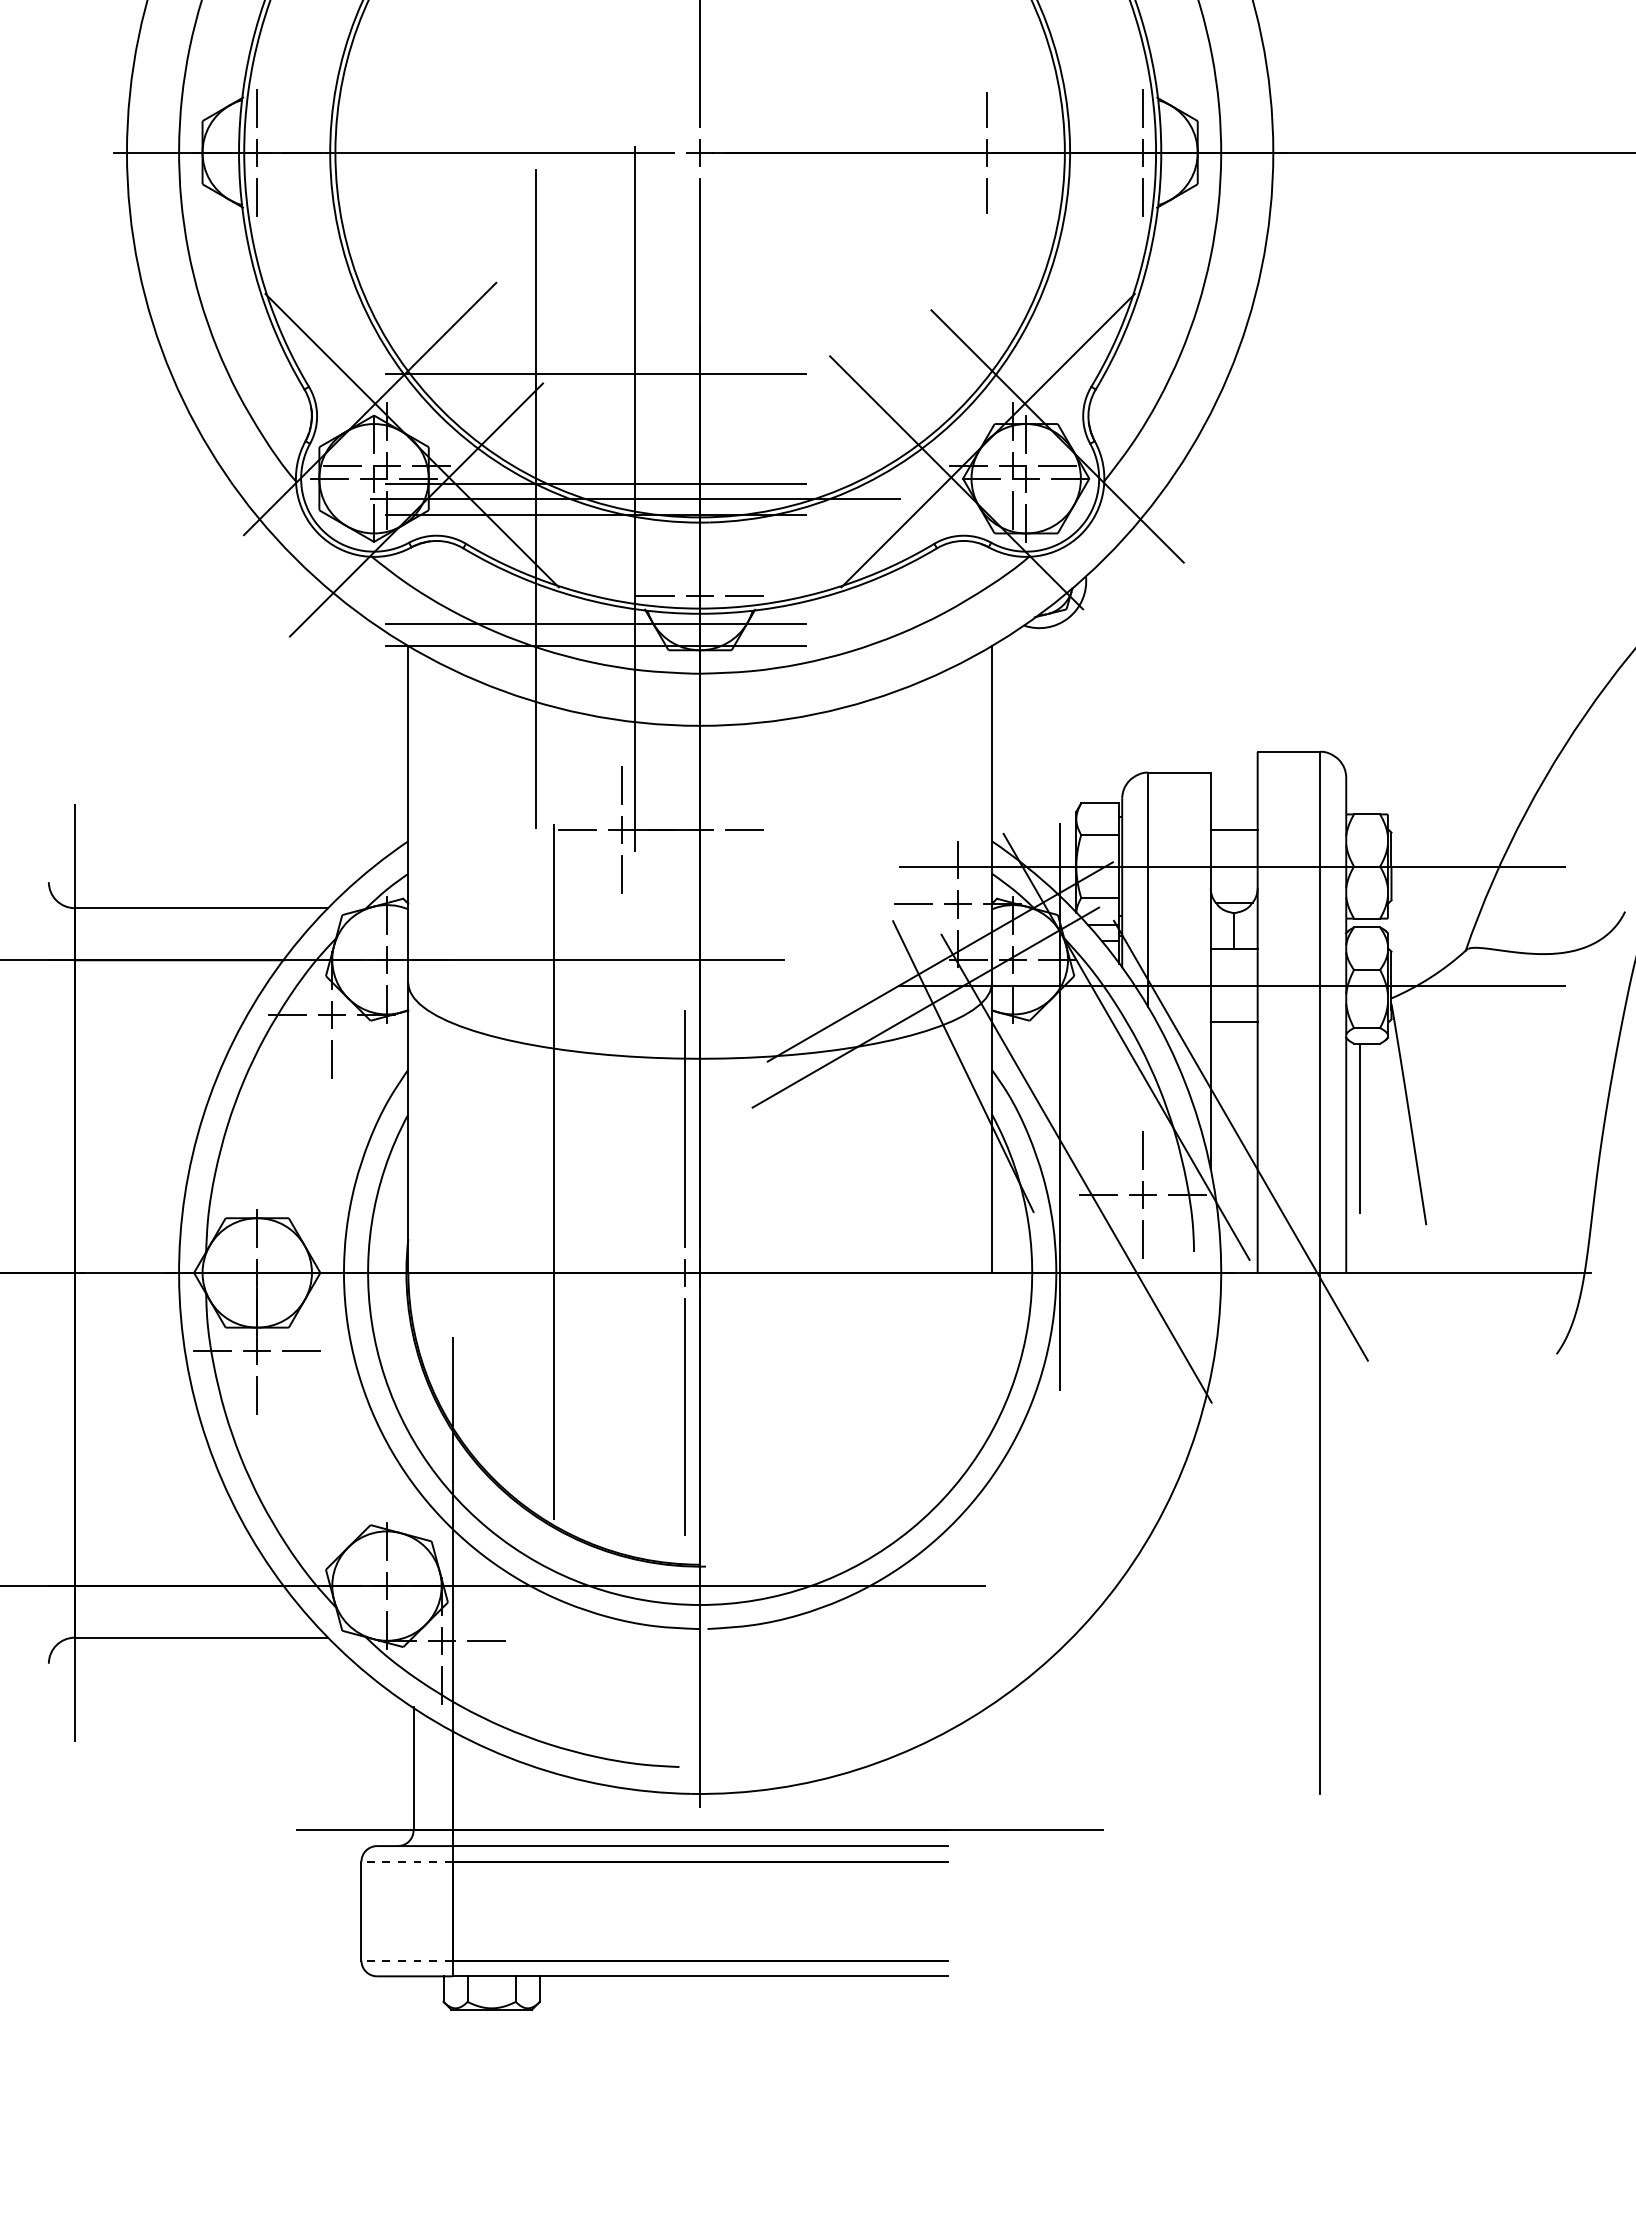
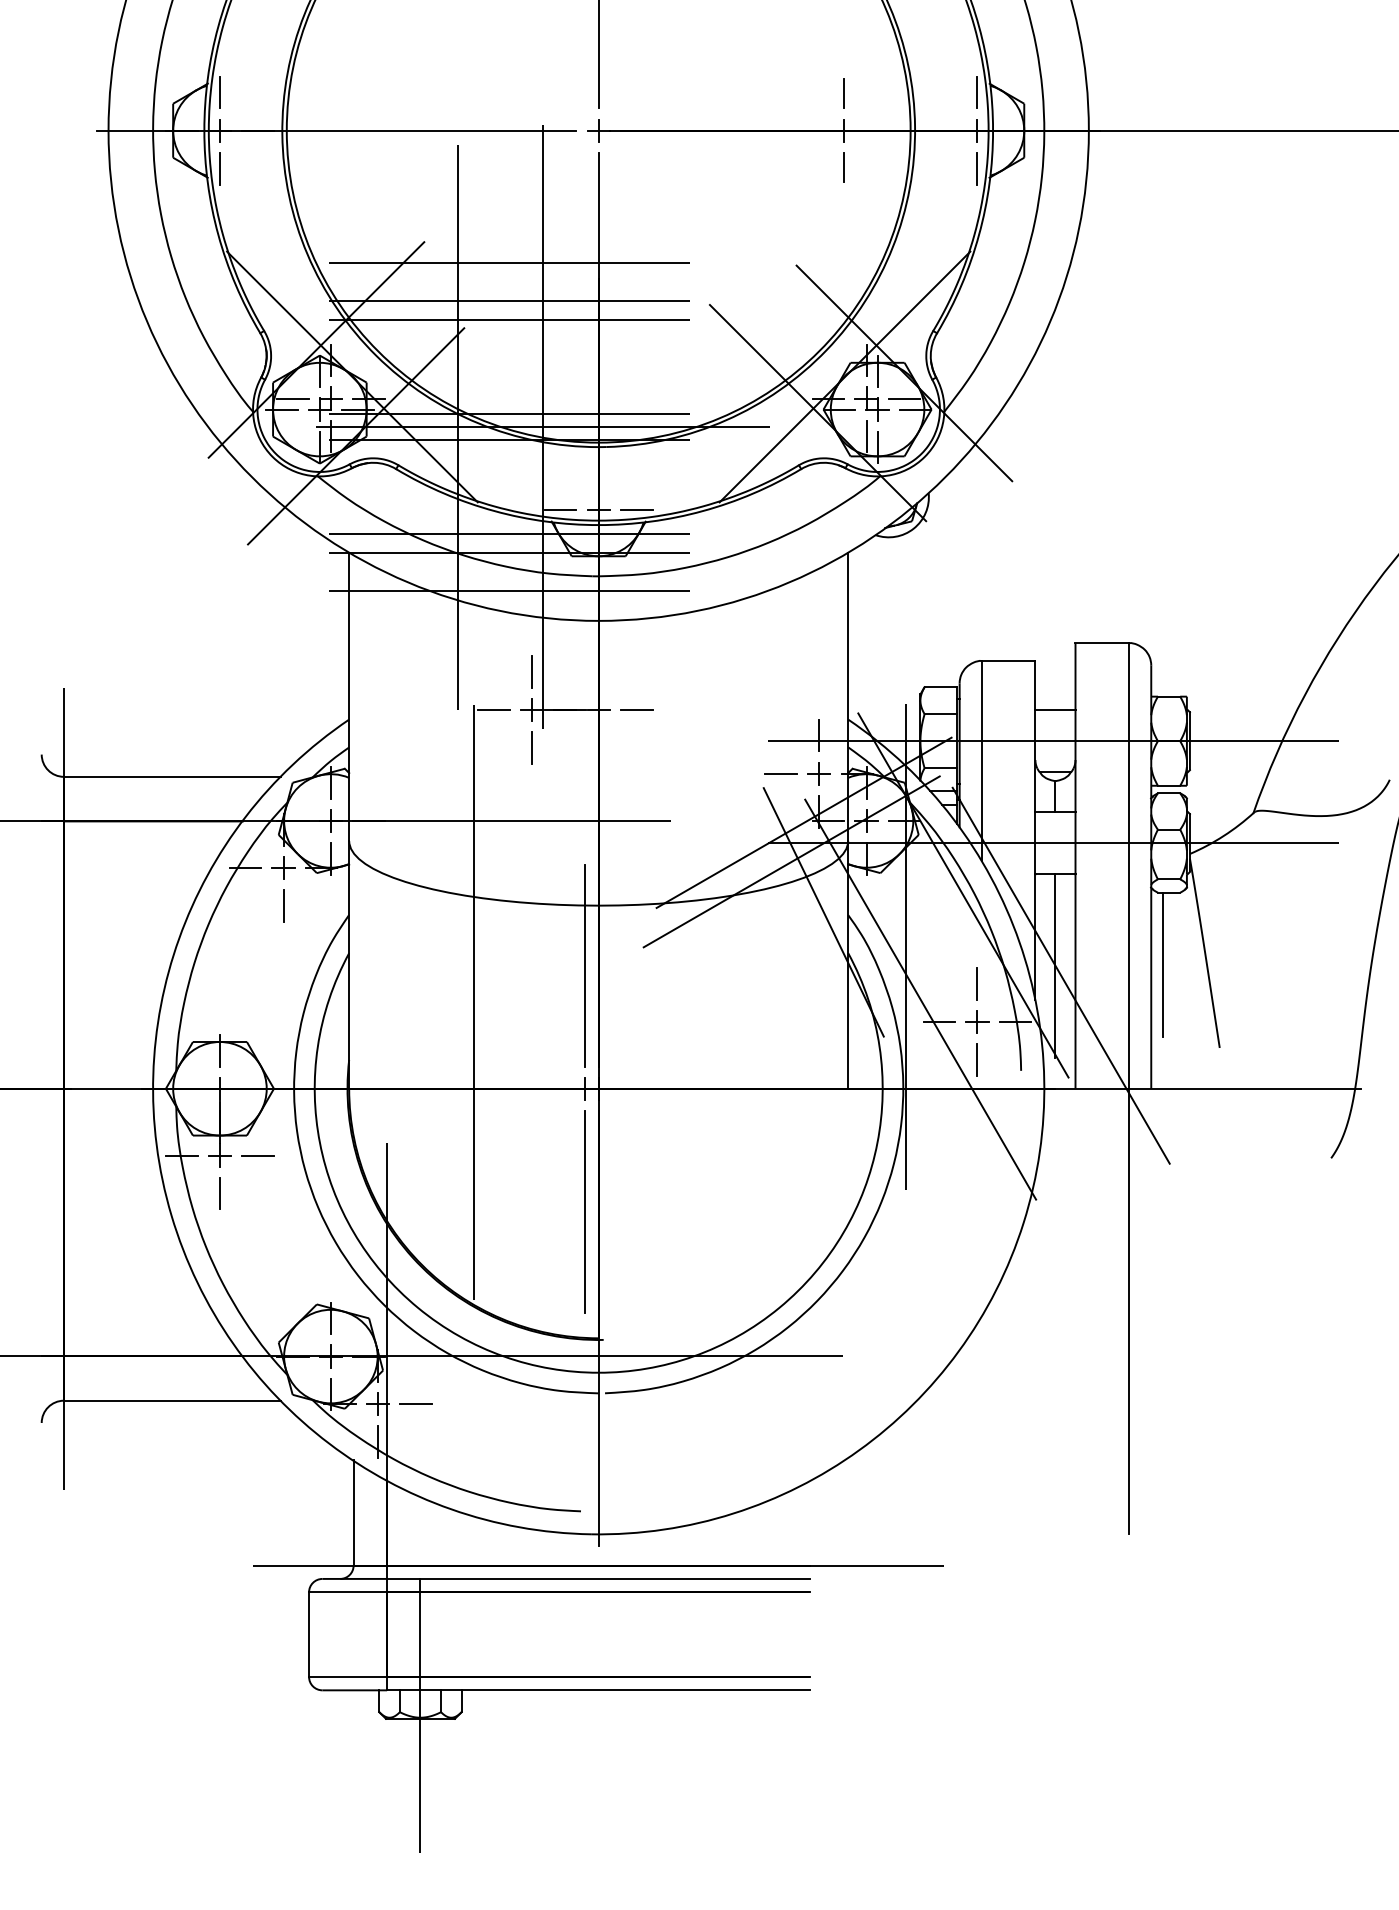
line: (595, 307) -> (509, 263), added
line: (595, 352) -> (509, 301), added
line: (595, 691) -> (509, 591), added
line: (1234, 1129) -> (1055, 966), added
line: (407, 1861) -> (348, 1592), dashed -> solid
line: (407, 1960) -> (348, 1676), dashed -> solid
line: (491, 2005) -> (420, 1715), added

